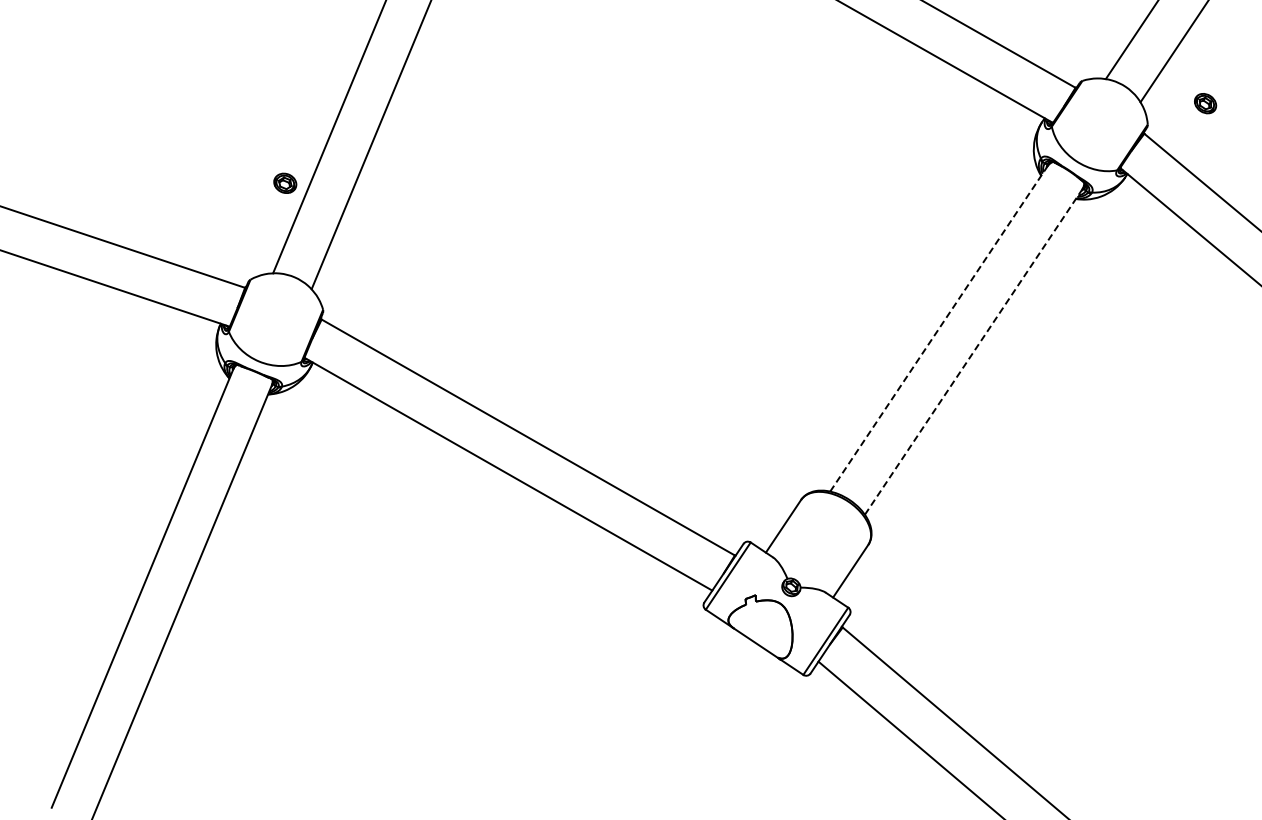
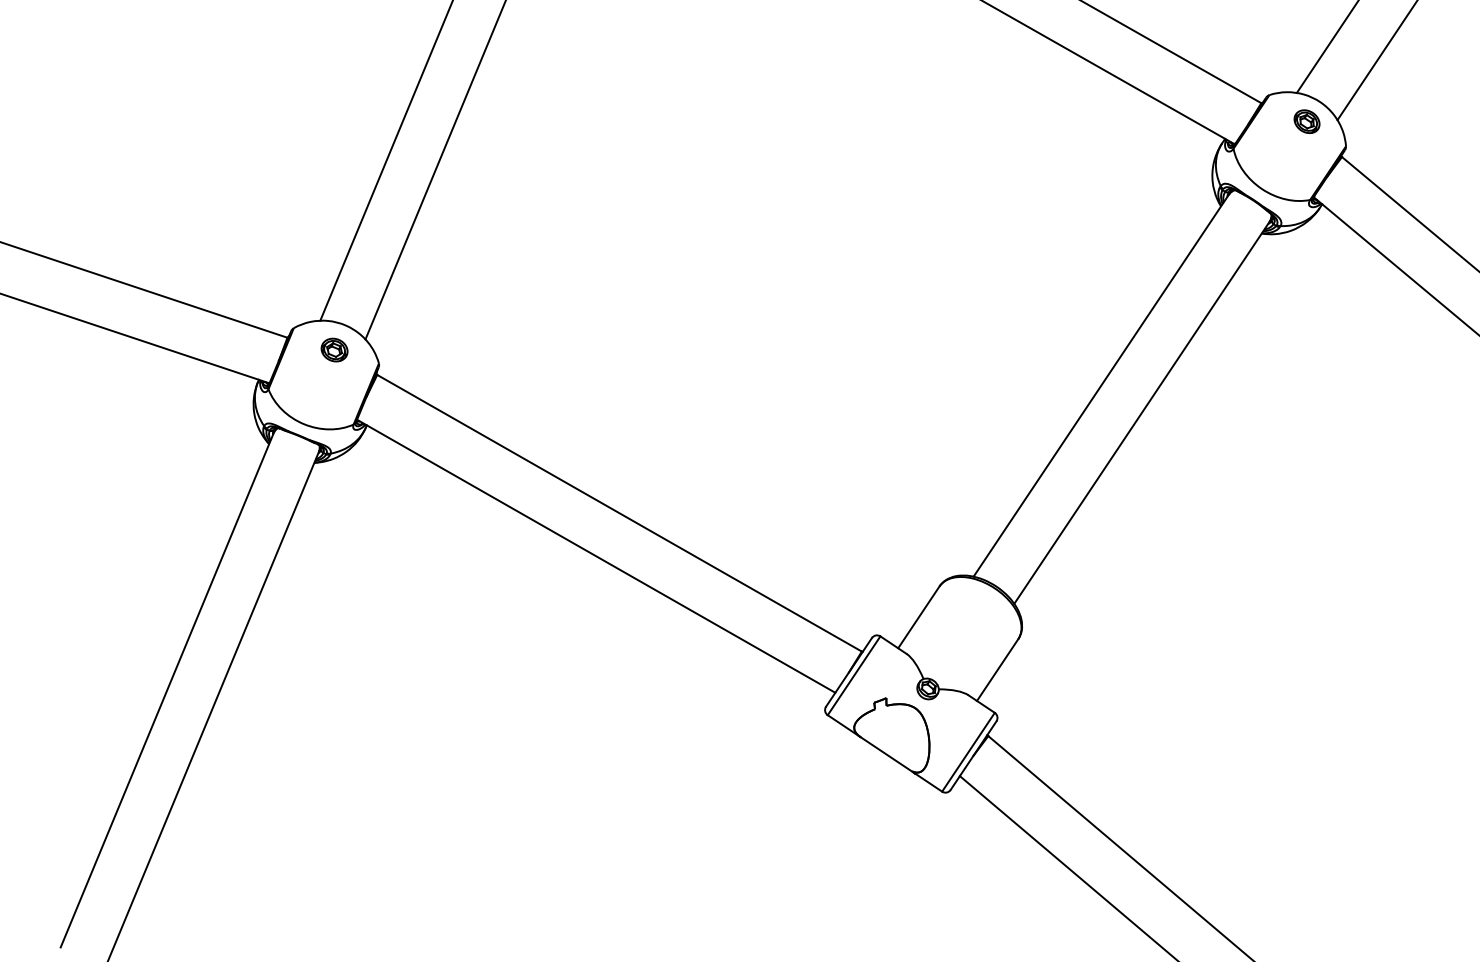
part: (1205, 103) -> (1307, 121), moved
part: (285, 182) -> (334, 349), moved
line: (938, 329) -> (1100, 386), dashed -> solid
line: (973, 352) -> (1141, 413), dashed -> solid

